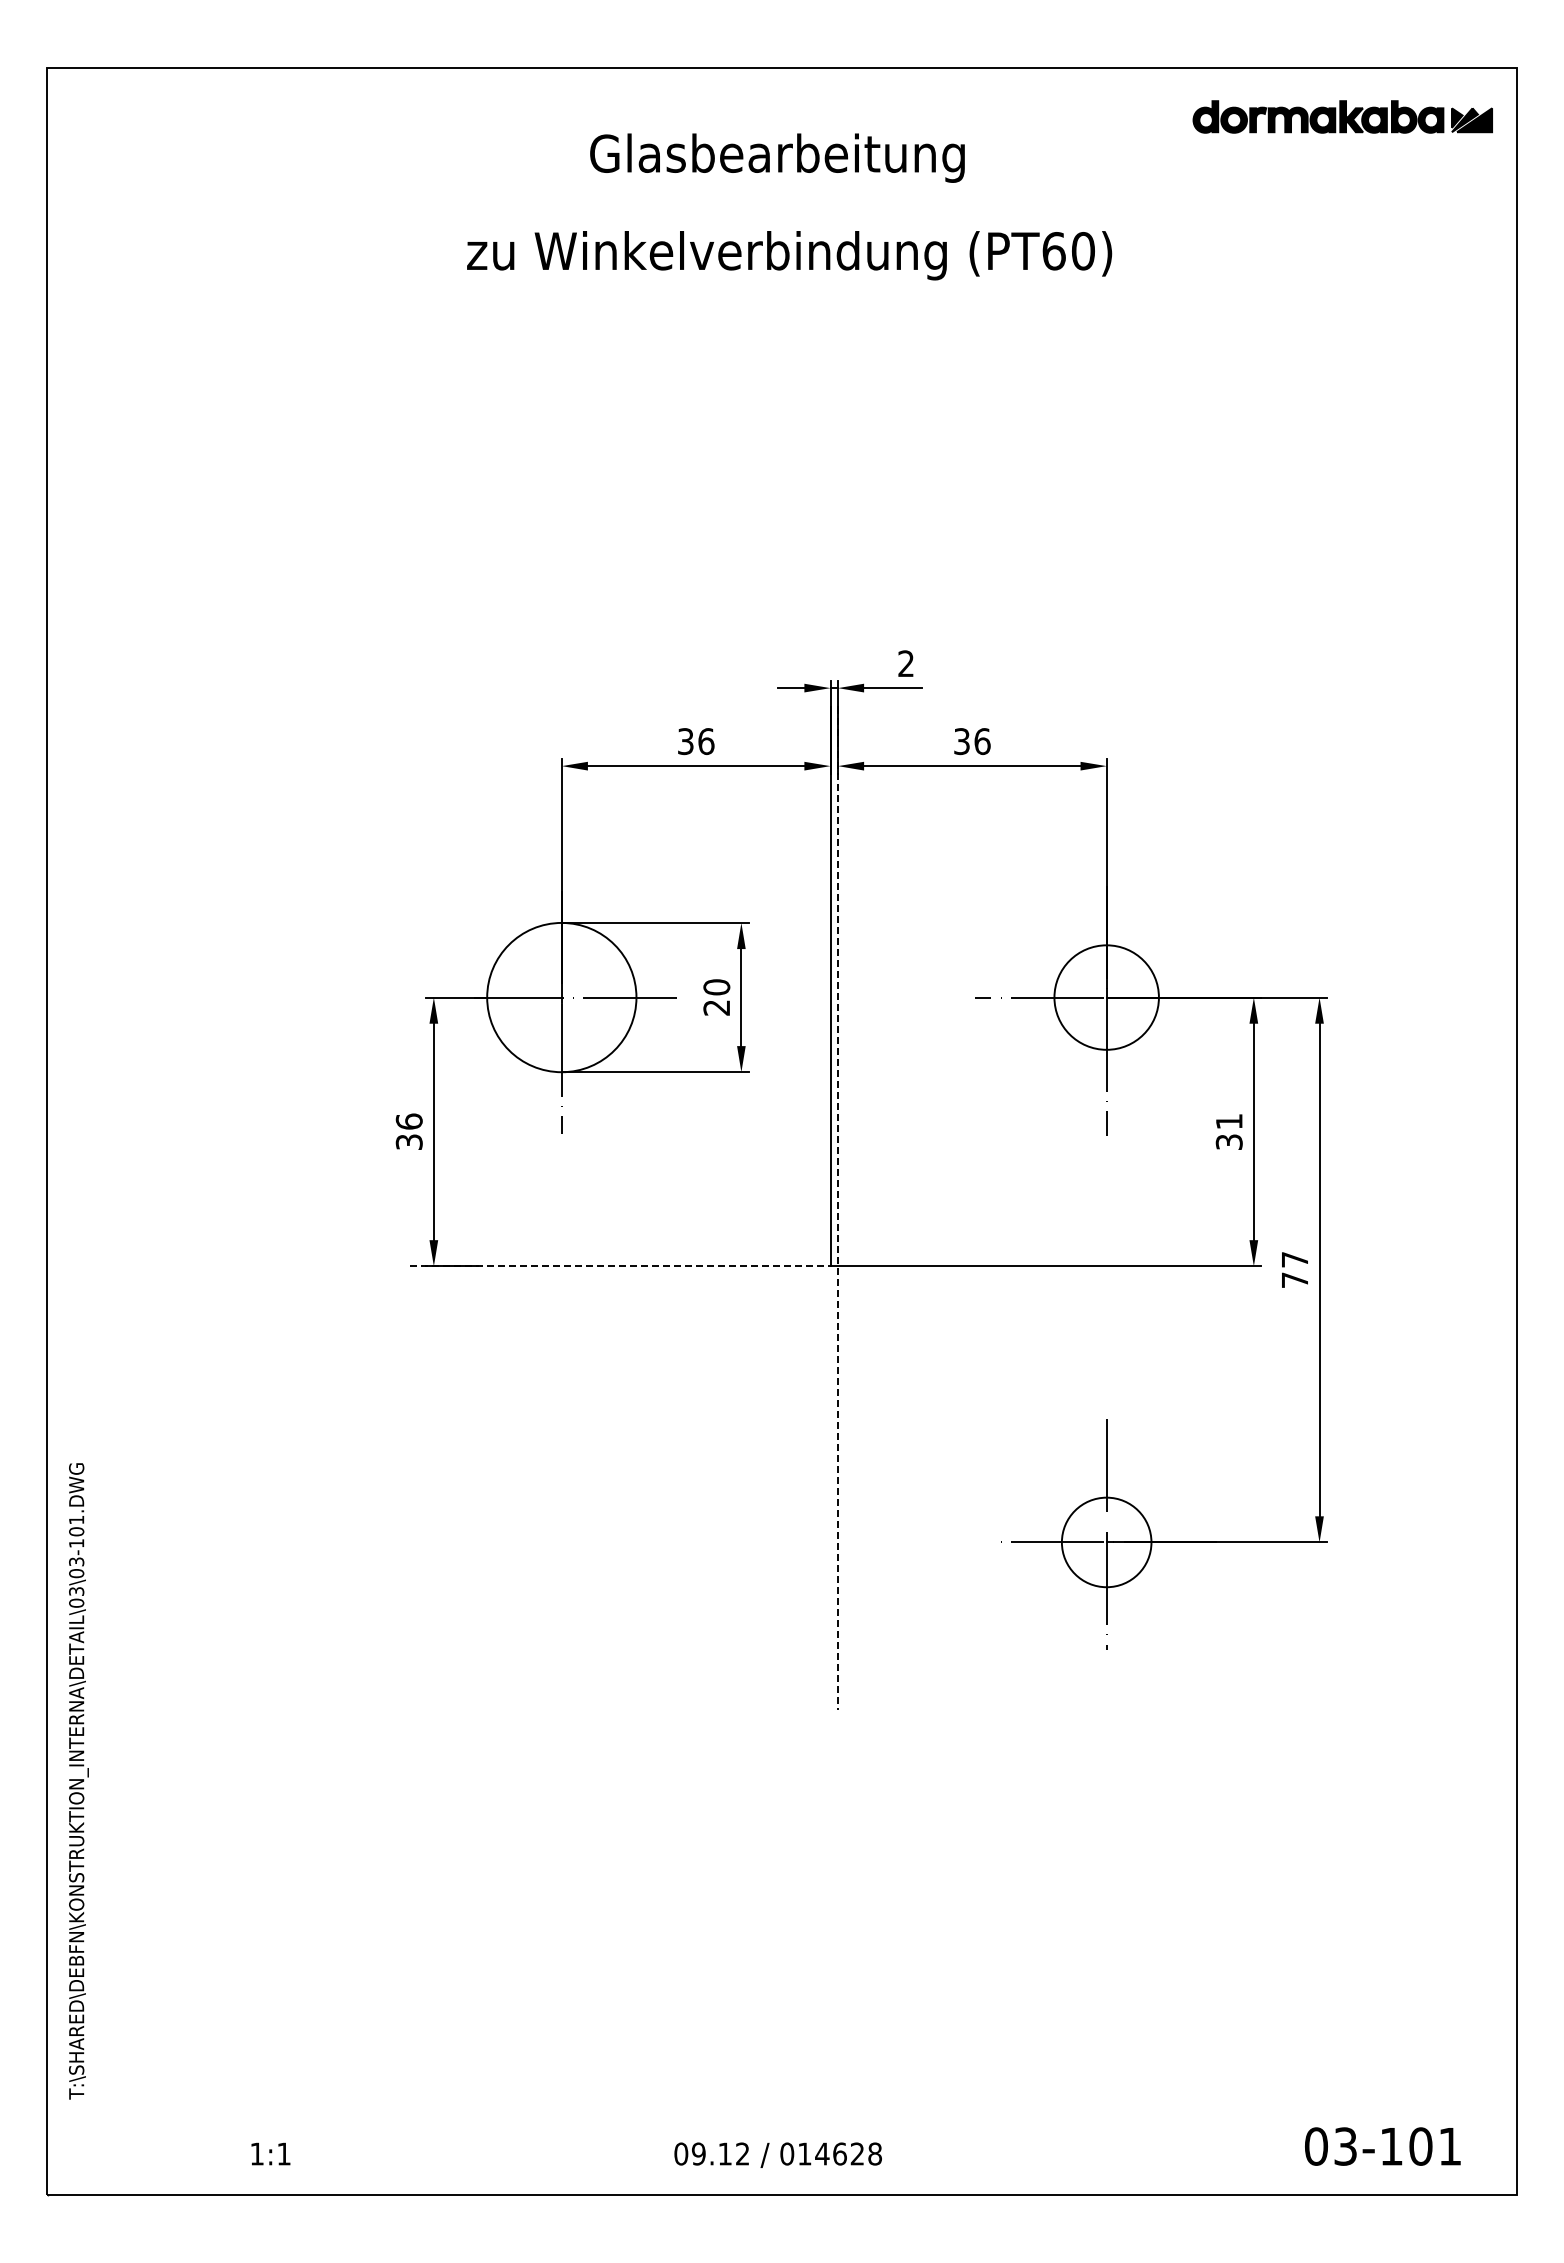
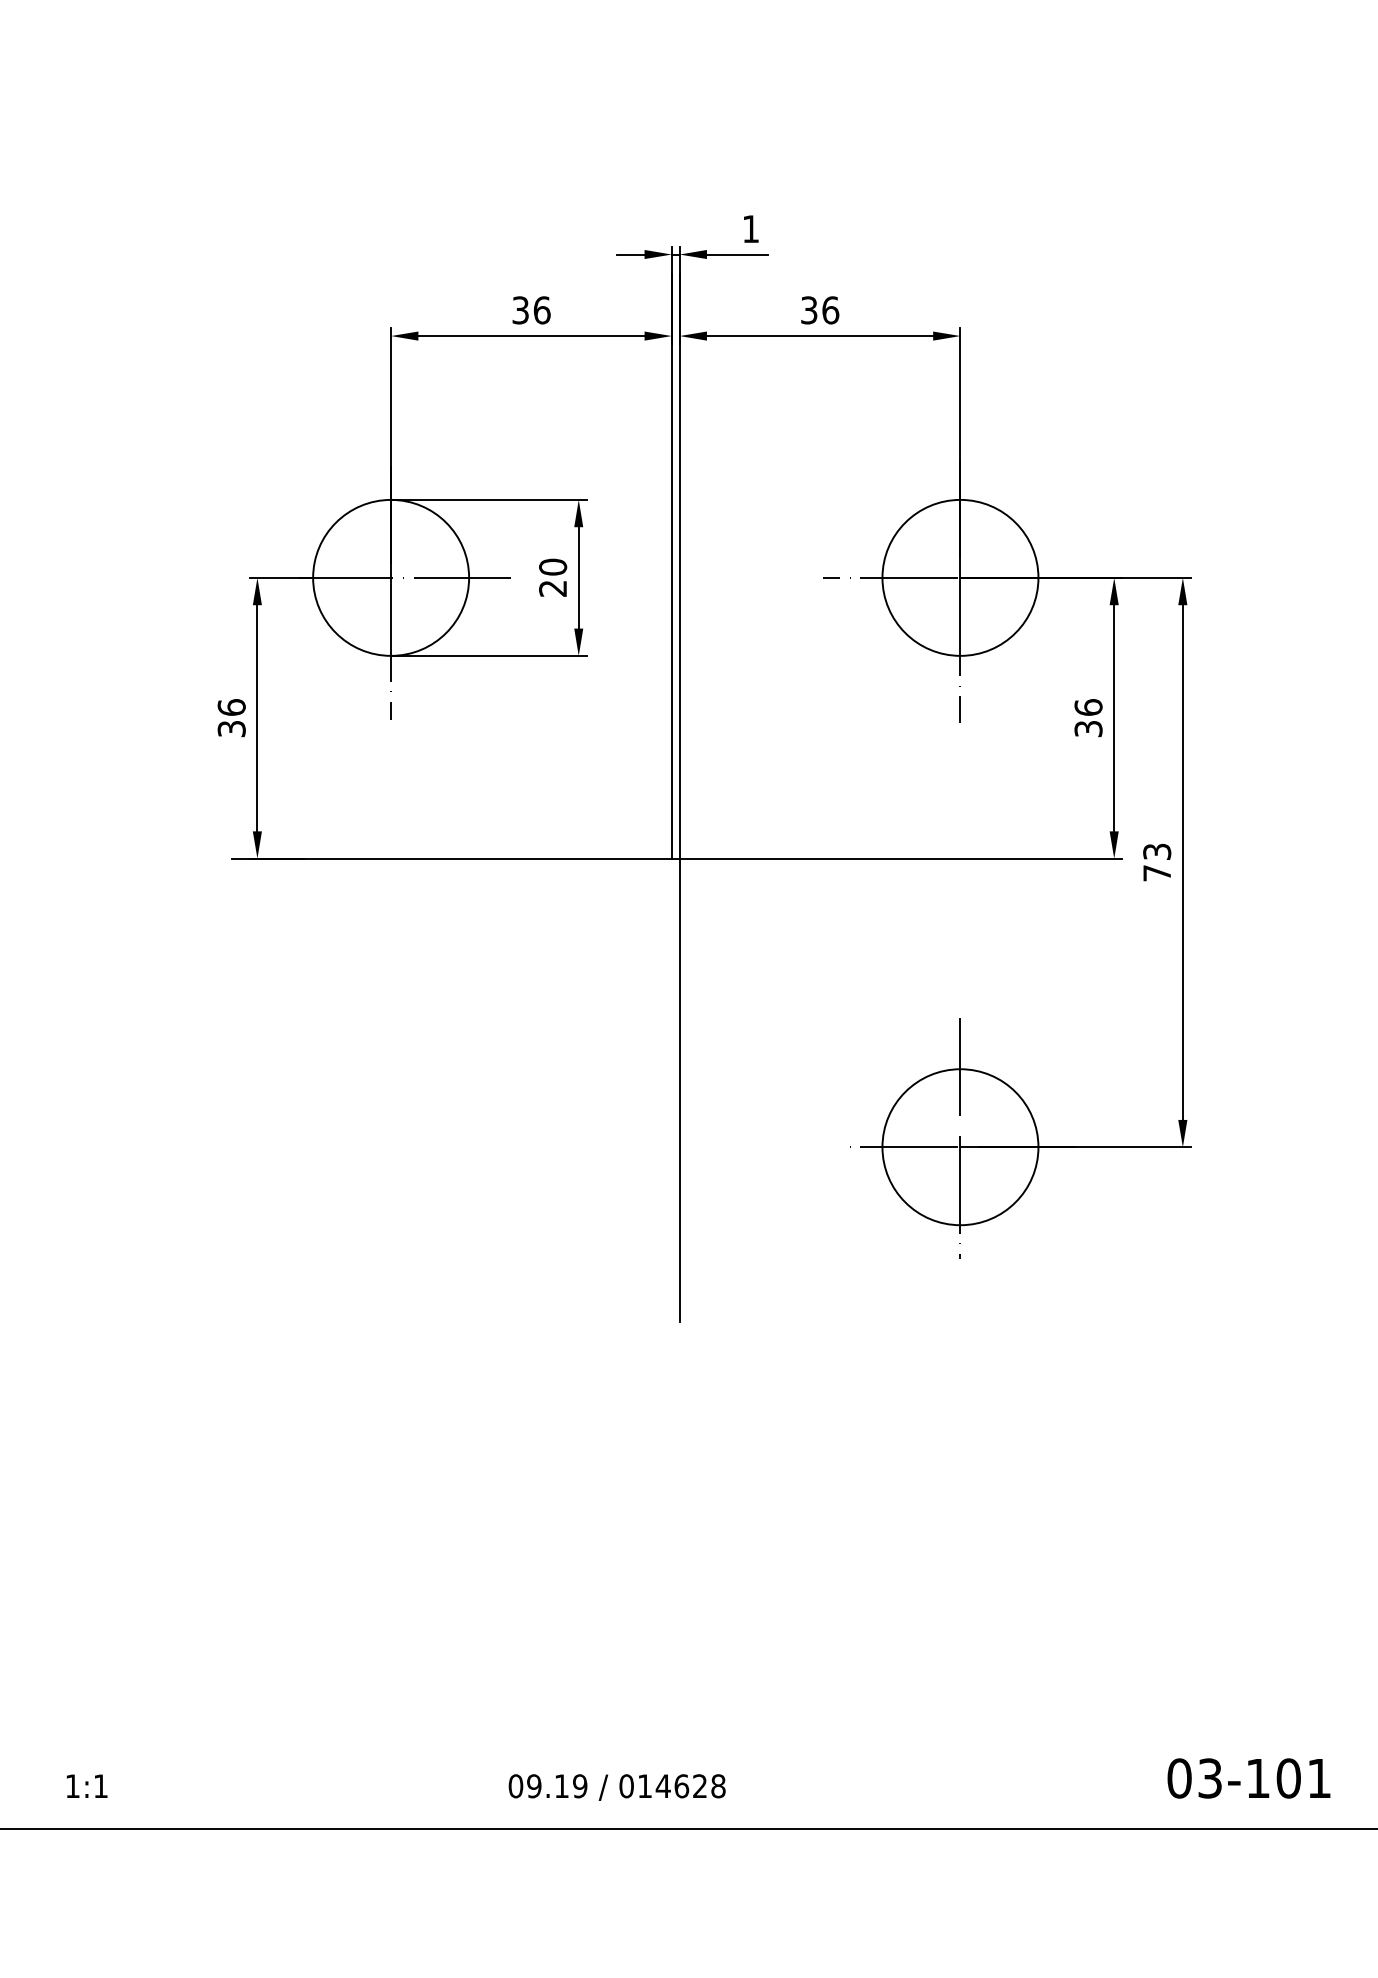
text: (905, 663) -> (750, 228), 2 -> 1
circle: (1106, 997) -> (960, 577), size x1.43
text: (1228, 1121) -> (1087, 707), 31 -> 36
line: (837, 1208) -> (679, 798), dashed -> solid
text: (1294, 1259) -> (1156, 851), 77 -> 73
line: (620, 1266) -> (452, 858), dashed -> solid
circle: (1106, 1542) -> (960, 1147), size x1.67
text: (742, 2153) -> (579, 1785), 09.12 -> 09.19

